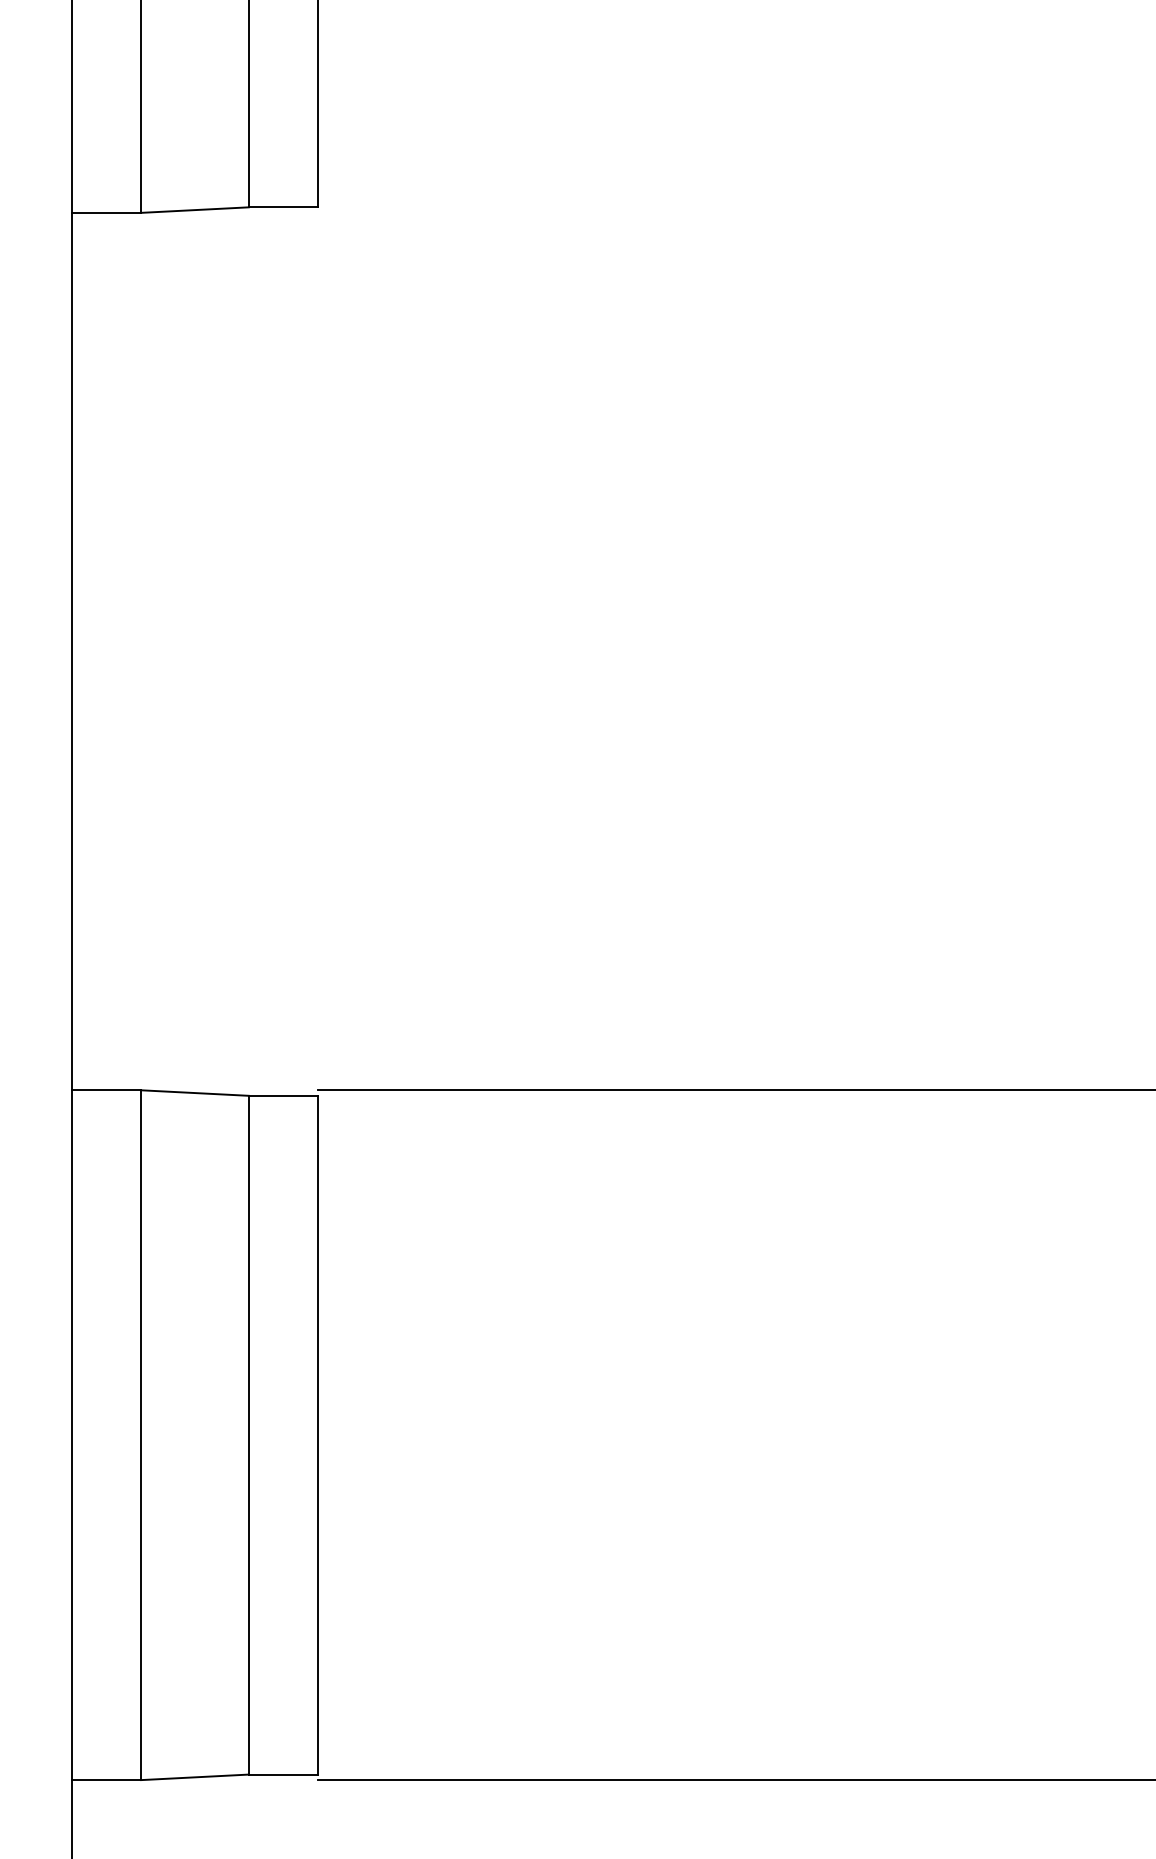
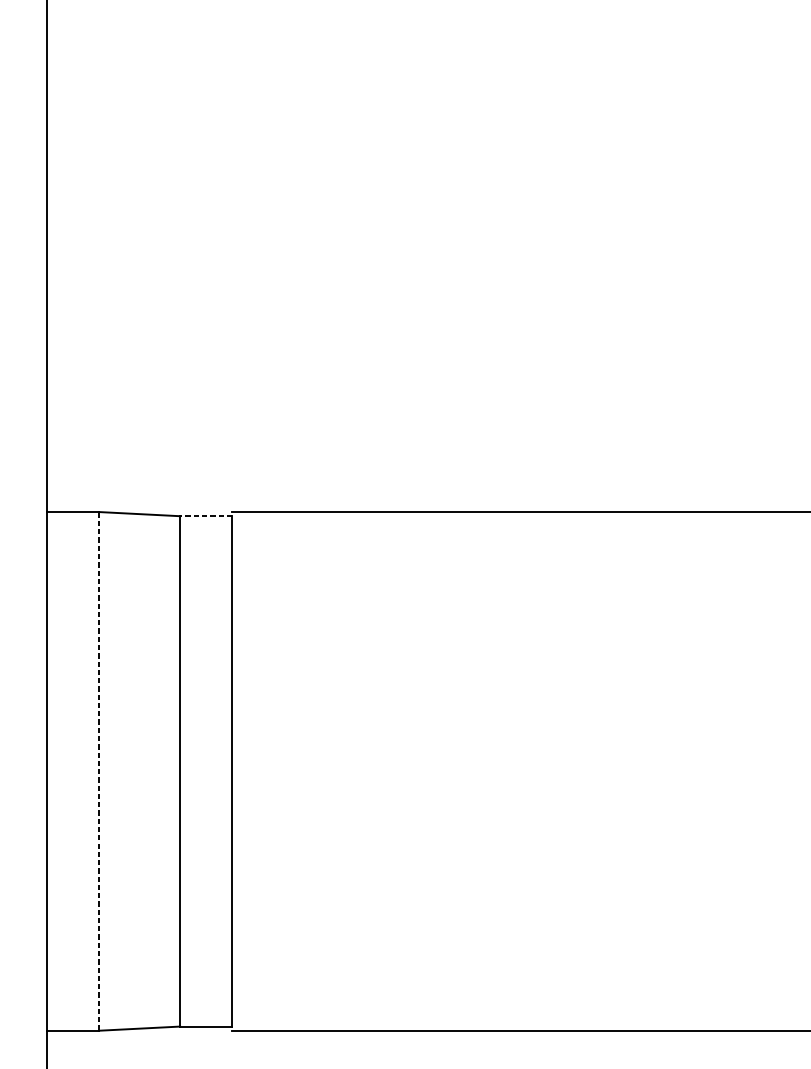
line: (282, 1095) -> (205, 515), solid -> dashed
line: (141, 1435) -> (99, 771), solid -> dashed

